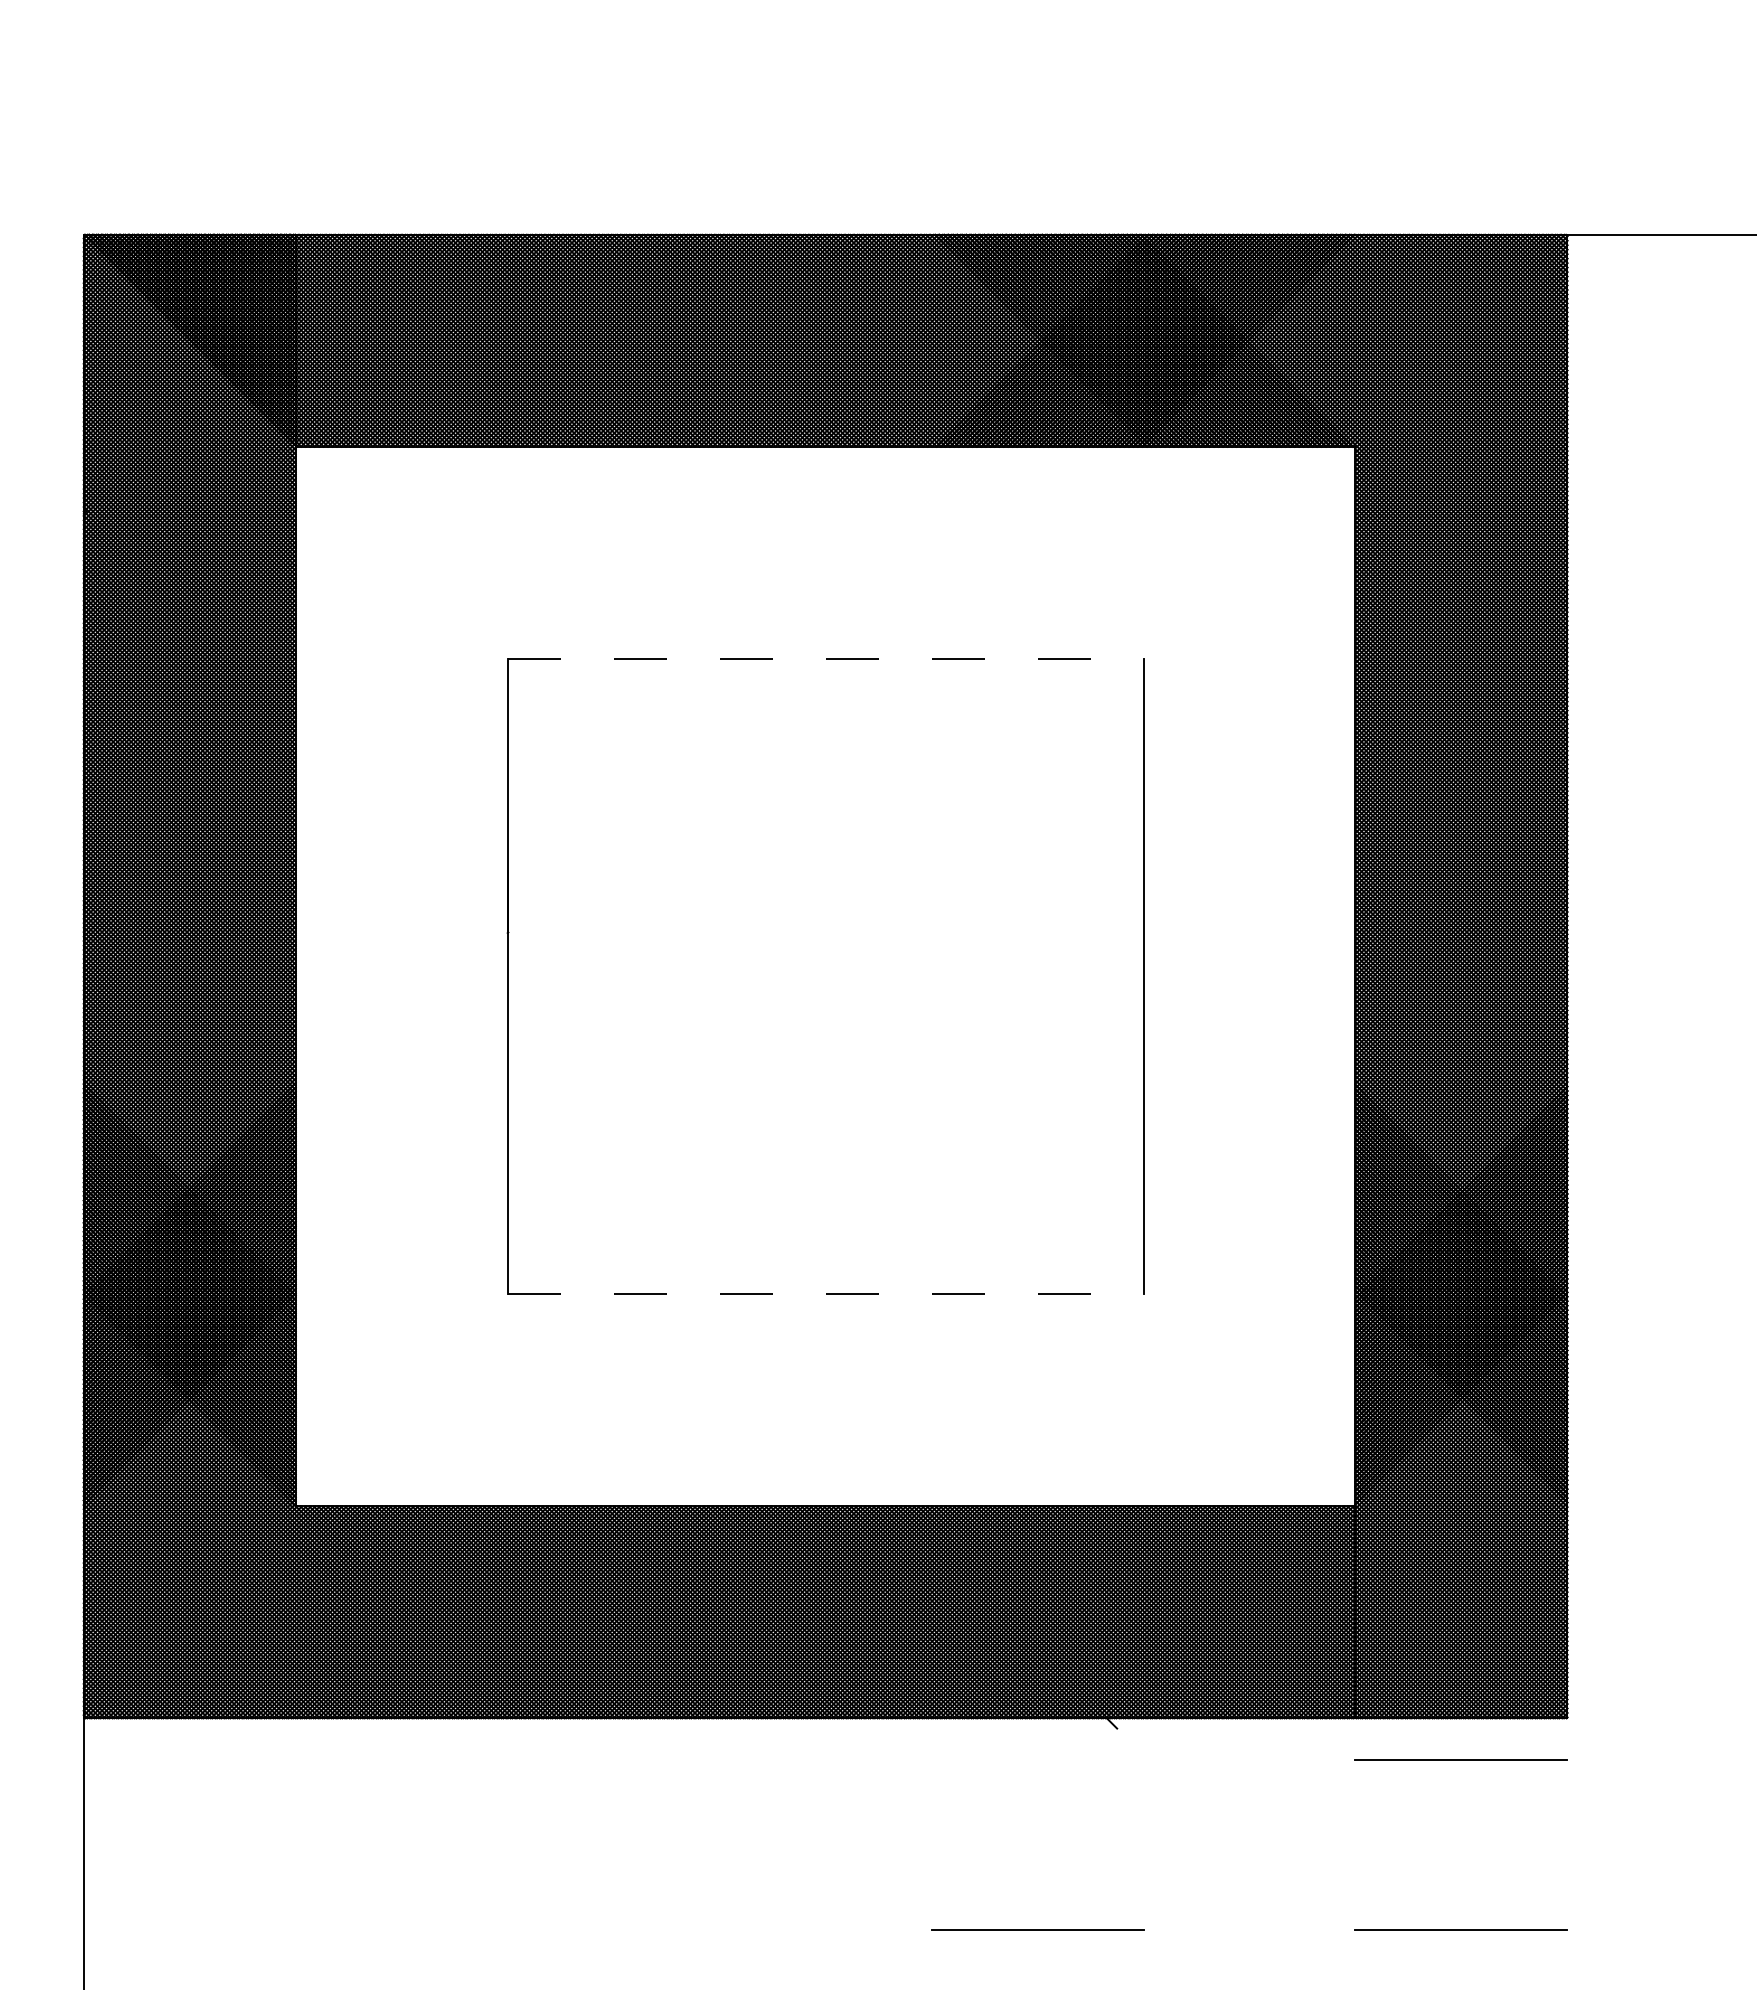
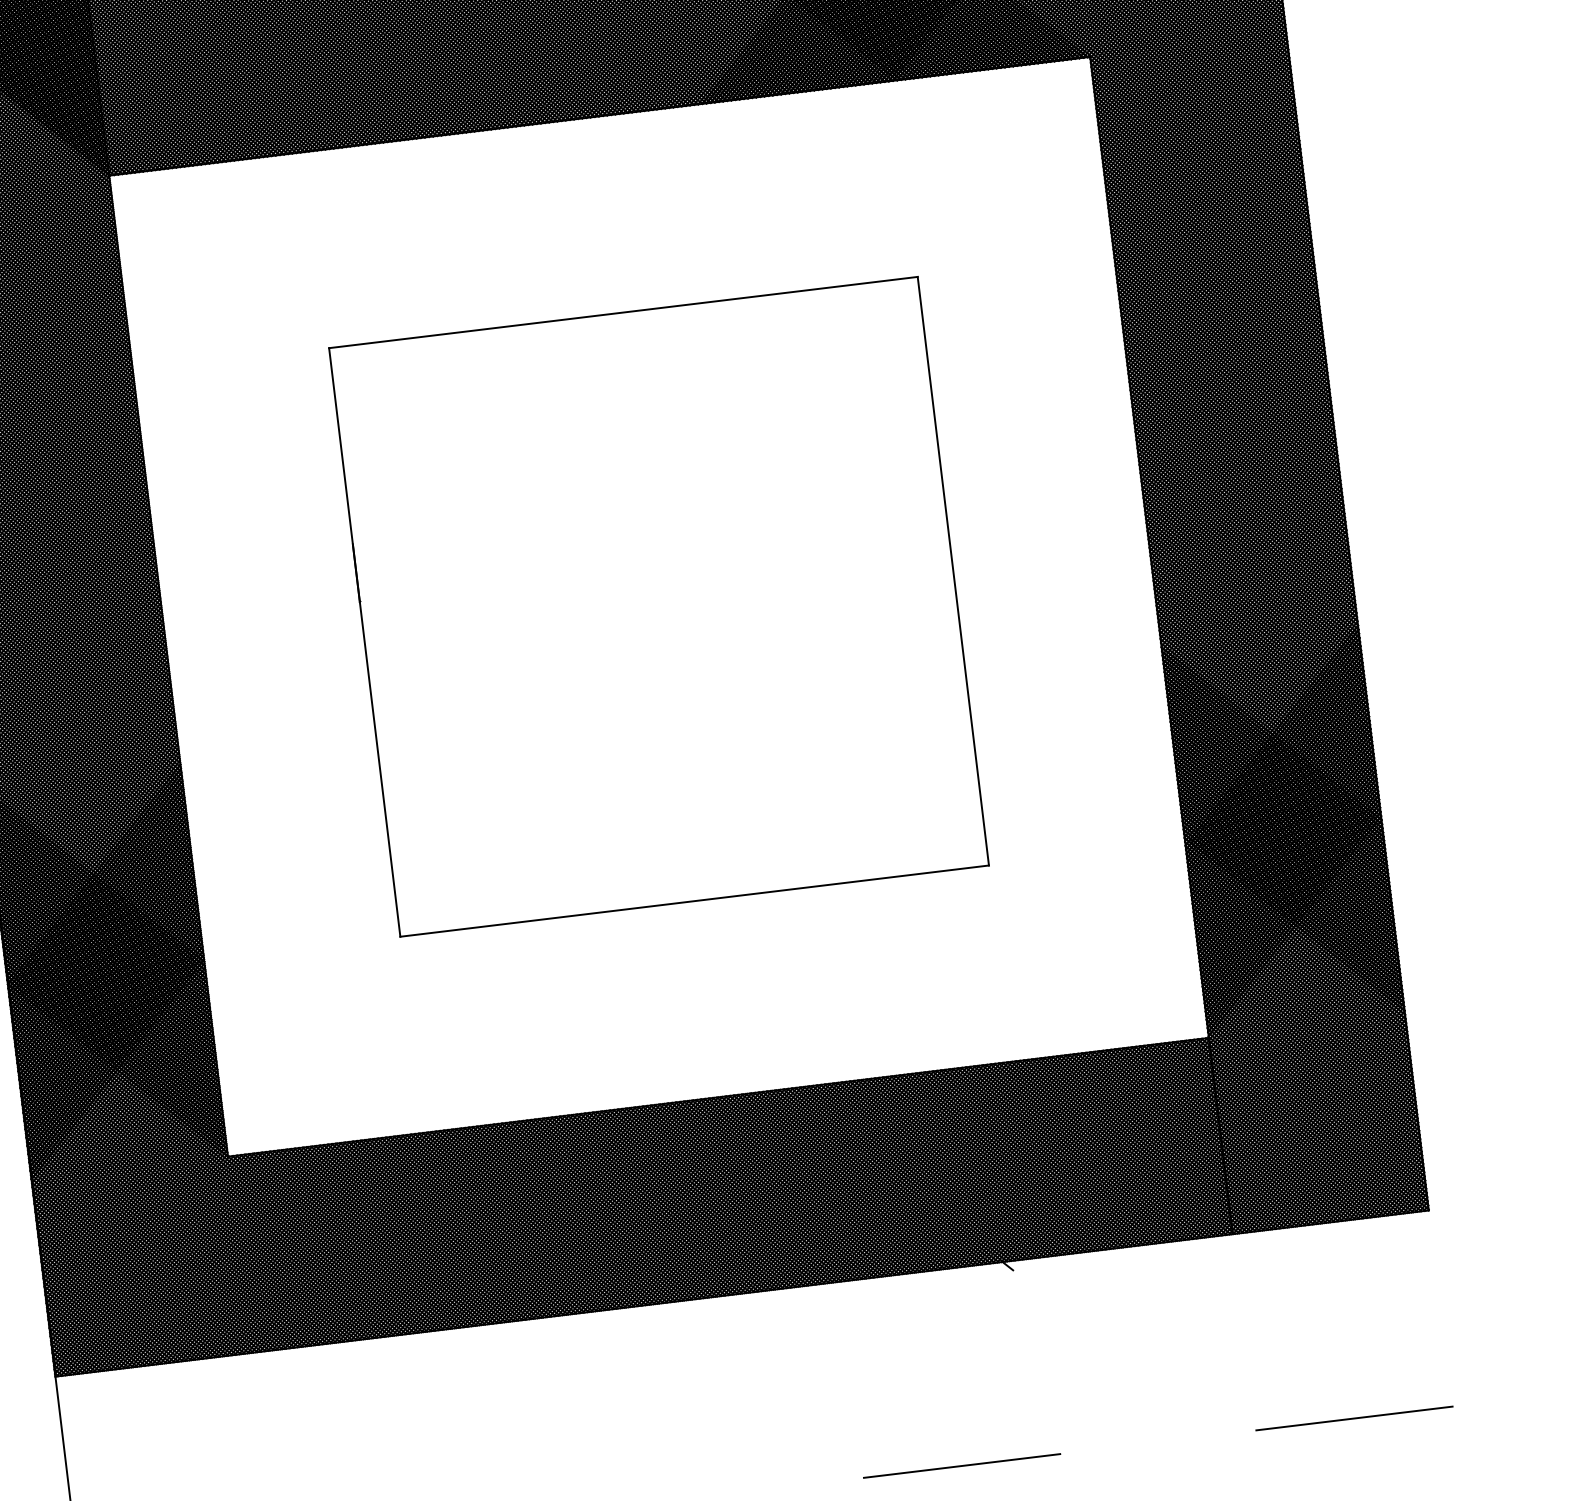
line: (825, 658) -> (623, 312), dashed -> solid
line: (825, 1294) -> (694, 901), dashed -> solid
line: (1460, 1759) -> (1334, 1260), removed

